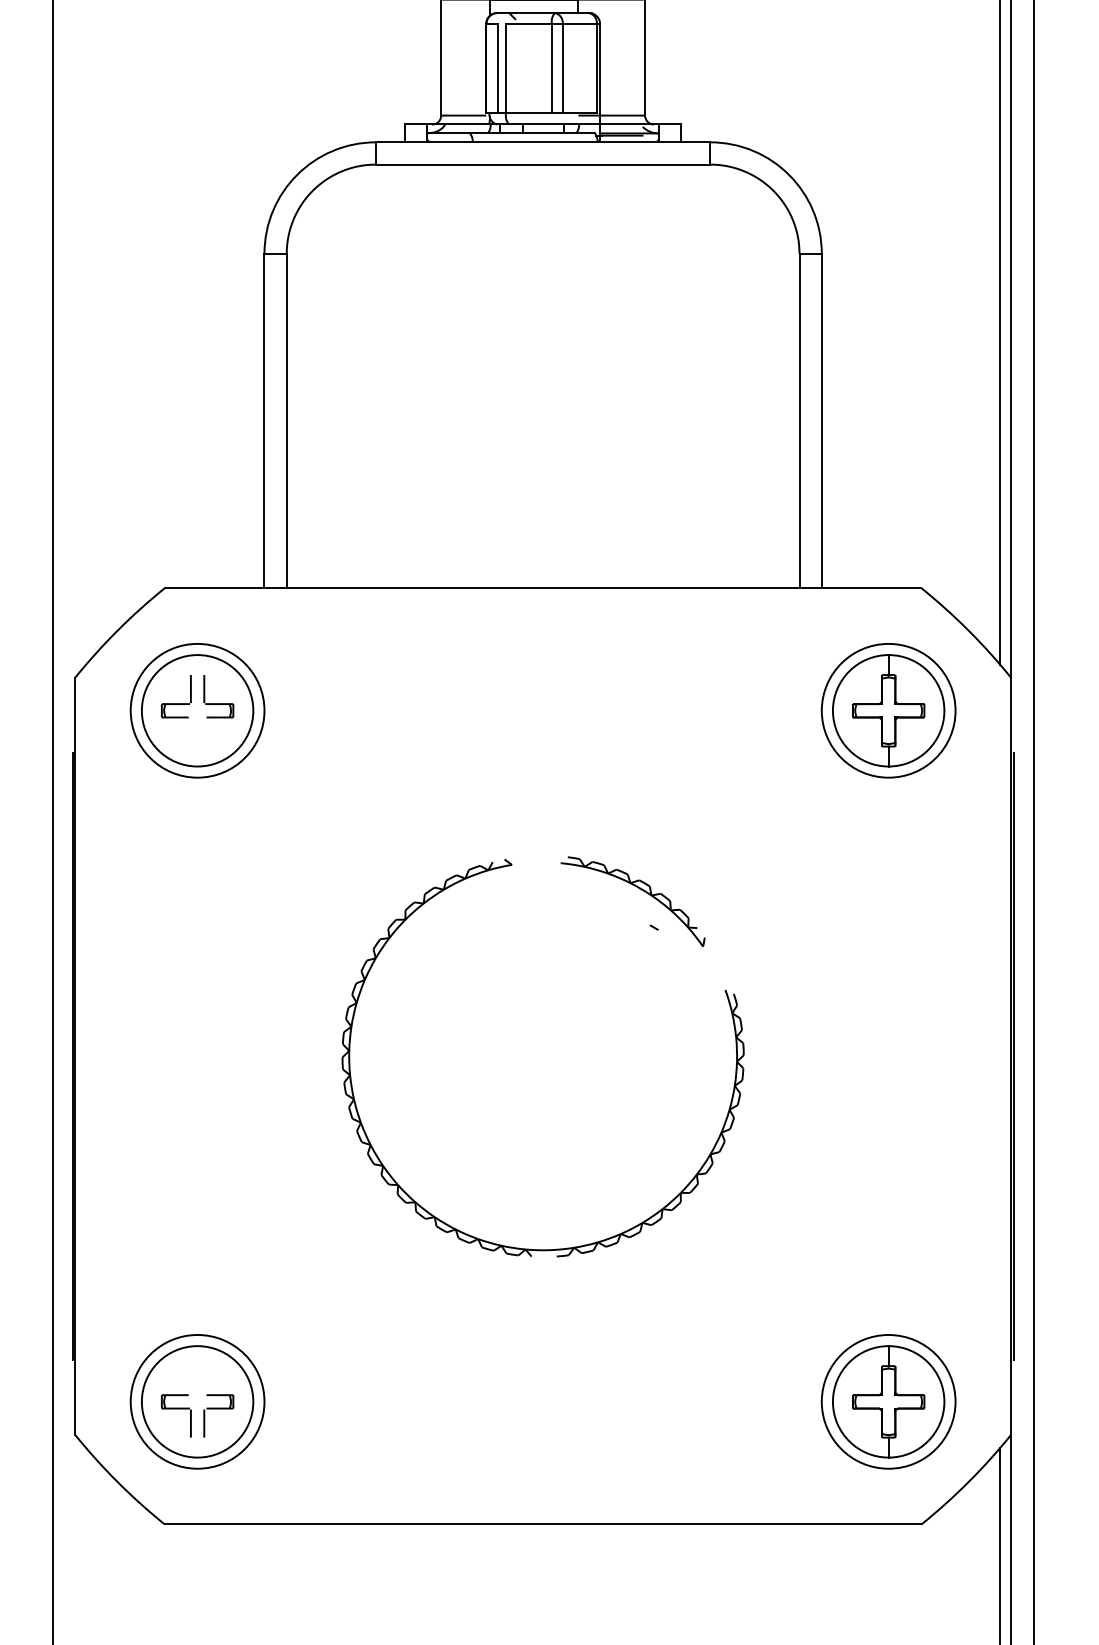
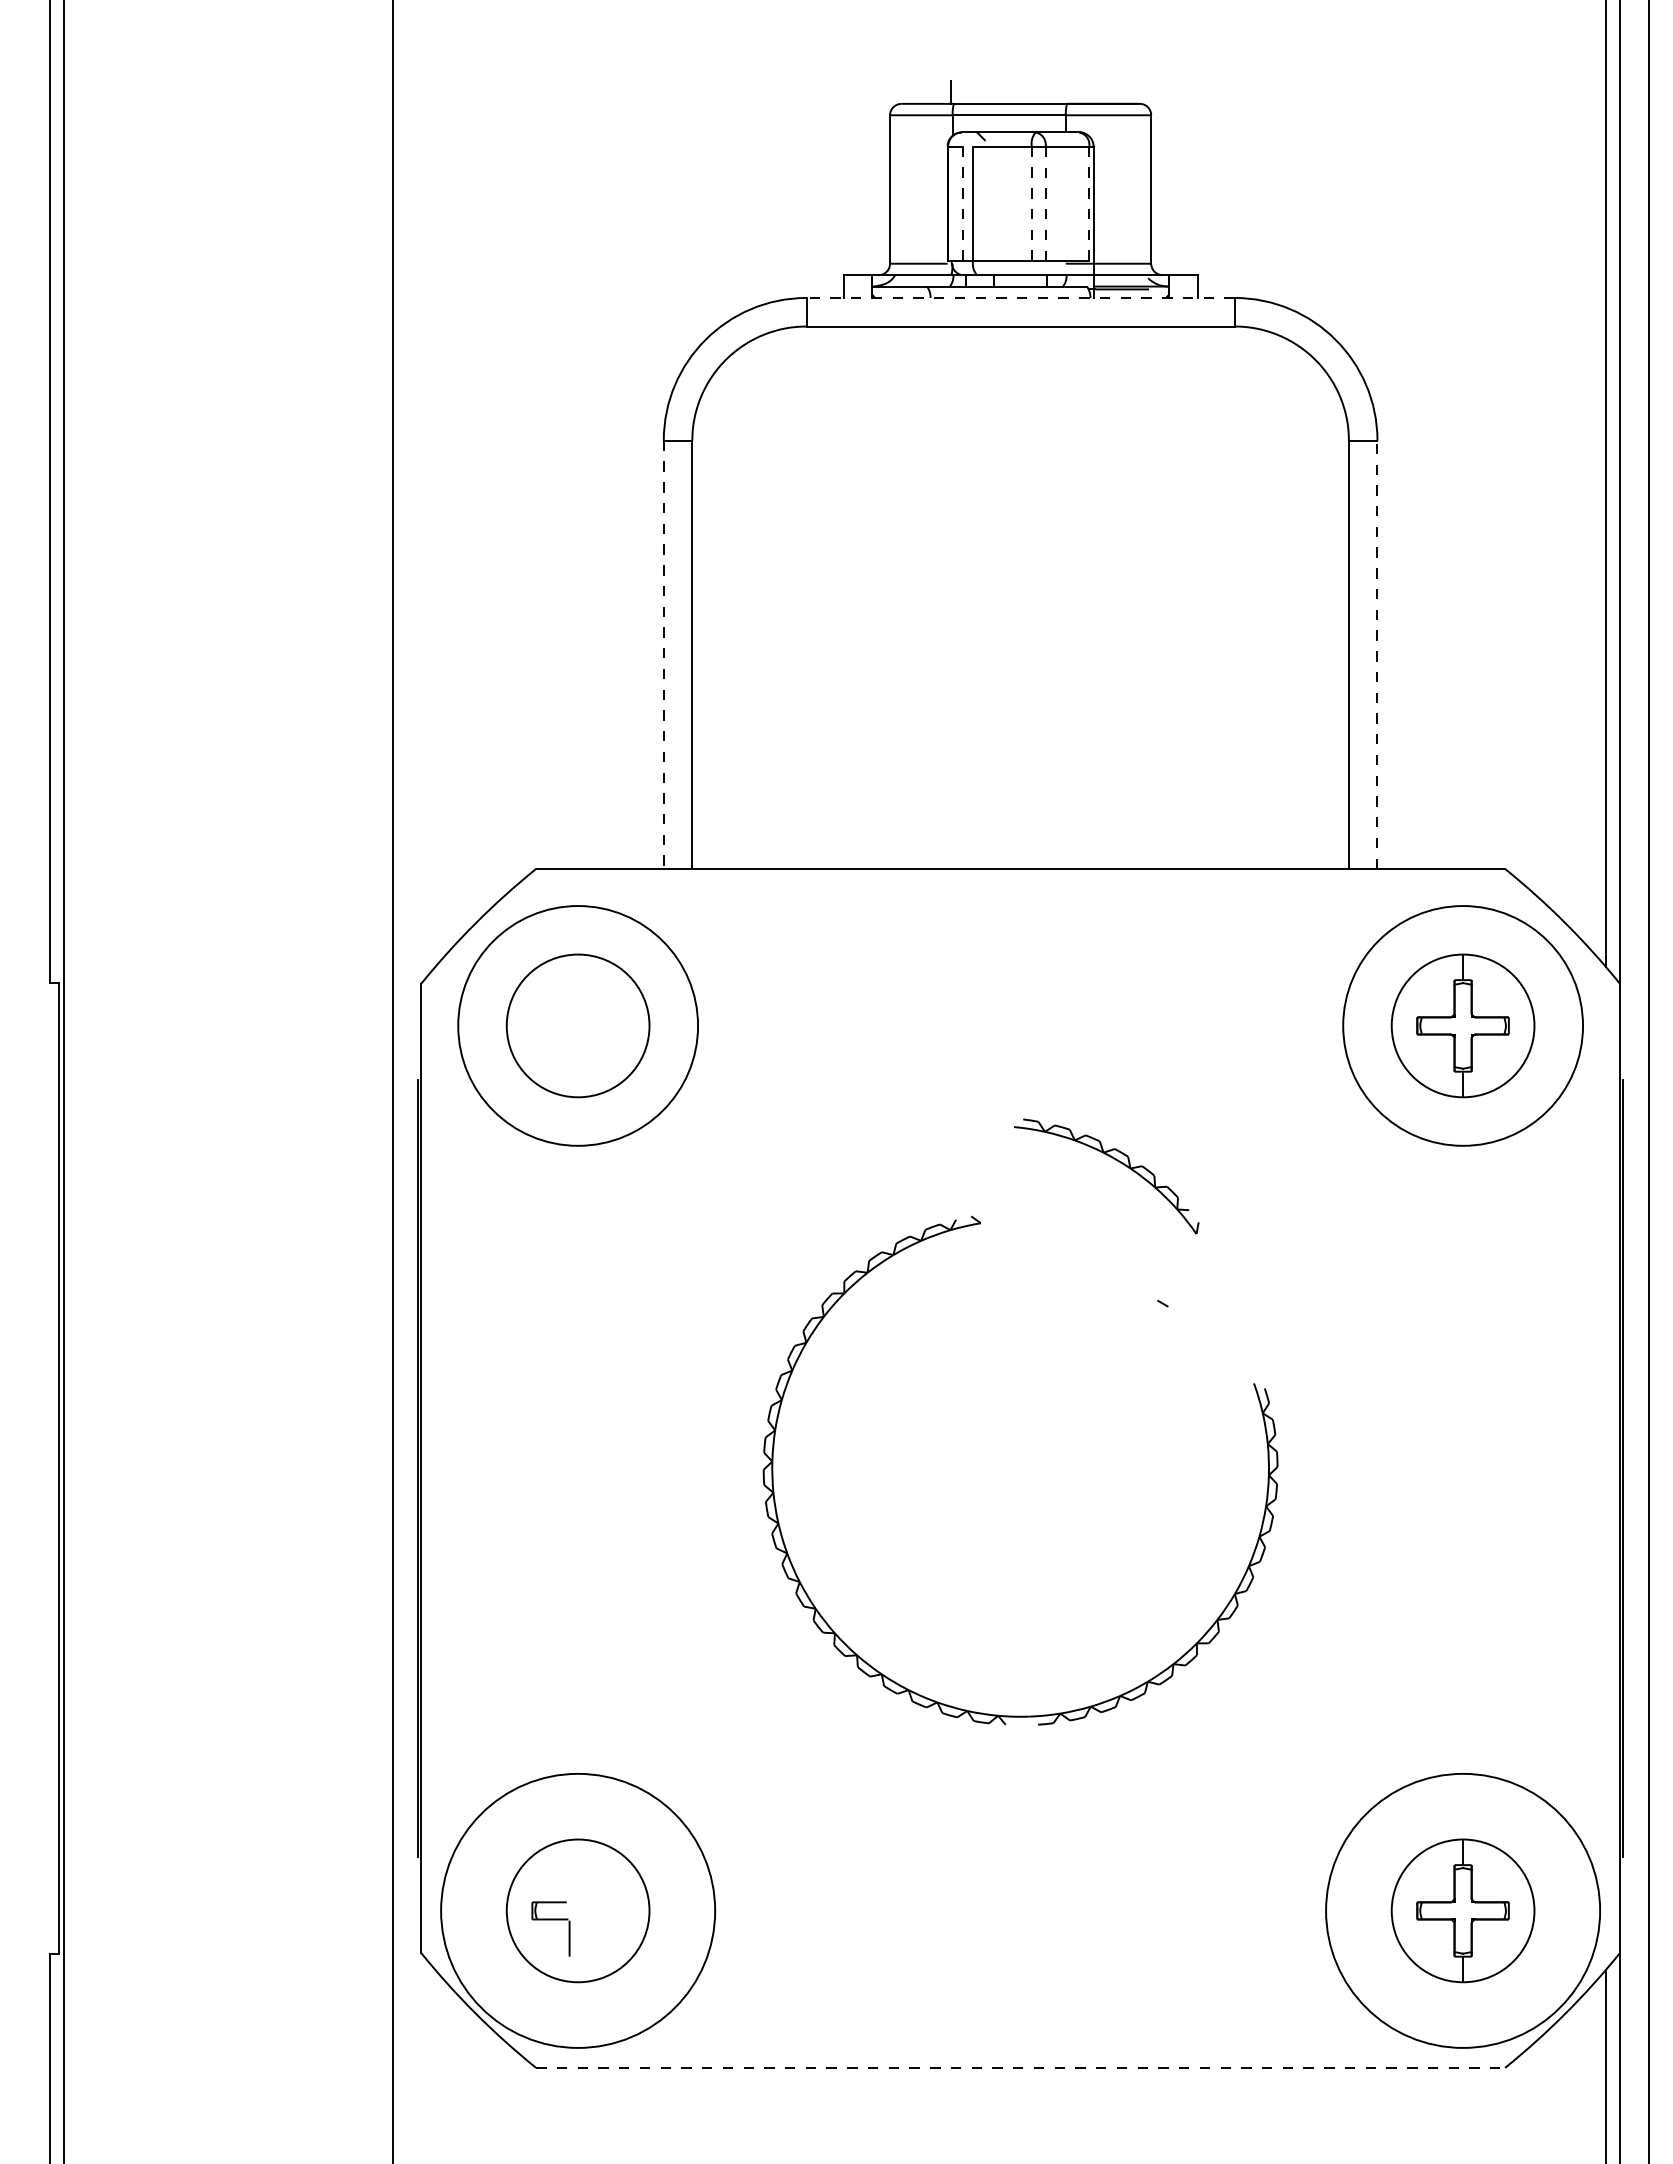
line: (562, 68) -> (1045, 203), solid -> dashed
line: (498, 69) -> (963, 204), solid -> dashed
line: (551, 69) -> (1031, 204), solid -> dashed
line: (596, 69) -> (1089, 204), solid -> dashed
line: (543, 141) -> (1020, 297), solid -> dashed
line: (821, 420) -> (1377, 654), solid -> dashed
line: (264, 421) -> (663, 655), solid -> dashed
part: (176, 703) -> (550, 1016), removed
part: (218, 703) -> (604, 1016), removed
circle: (197, 710) -> (577, 1025), size x1.4
circle: (888, 710) -> (1462, 1025), size x1.4
part: (639, 889) -> (1115, 1160), moved
circle: (197, 1401) -> (577, 1910), size x1.6
circle: (888, 1401) -> (1462, 1910), size x1.6
part: (218, 1409) -> (604, 1920), removed
line: (543, 1524) -> (1021, 2067), solid -> dashed

